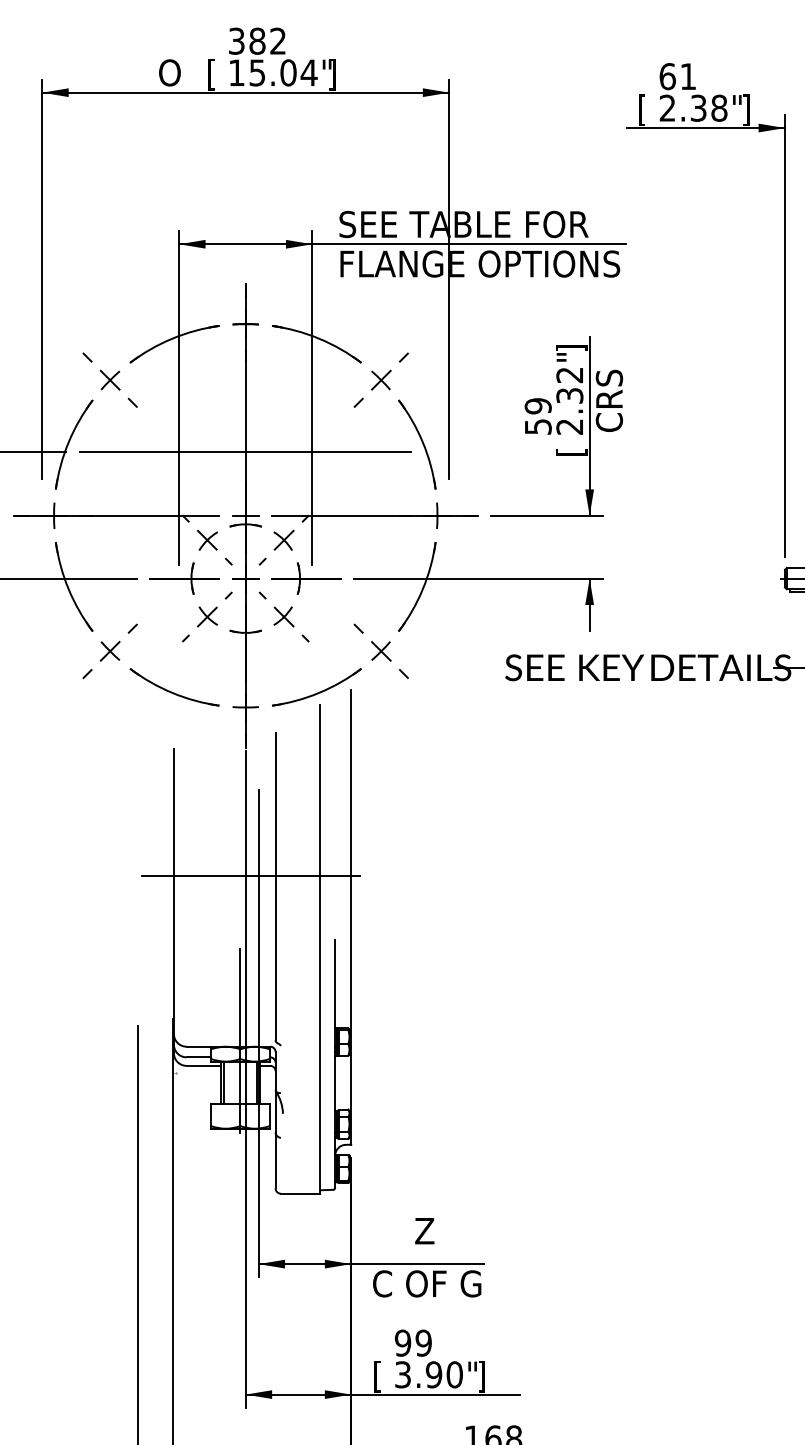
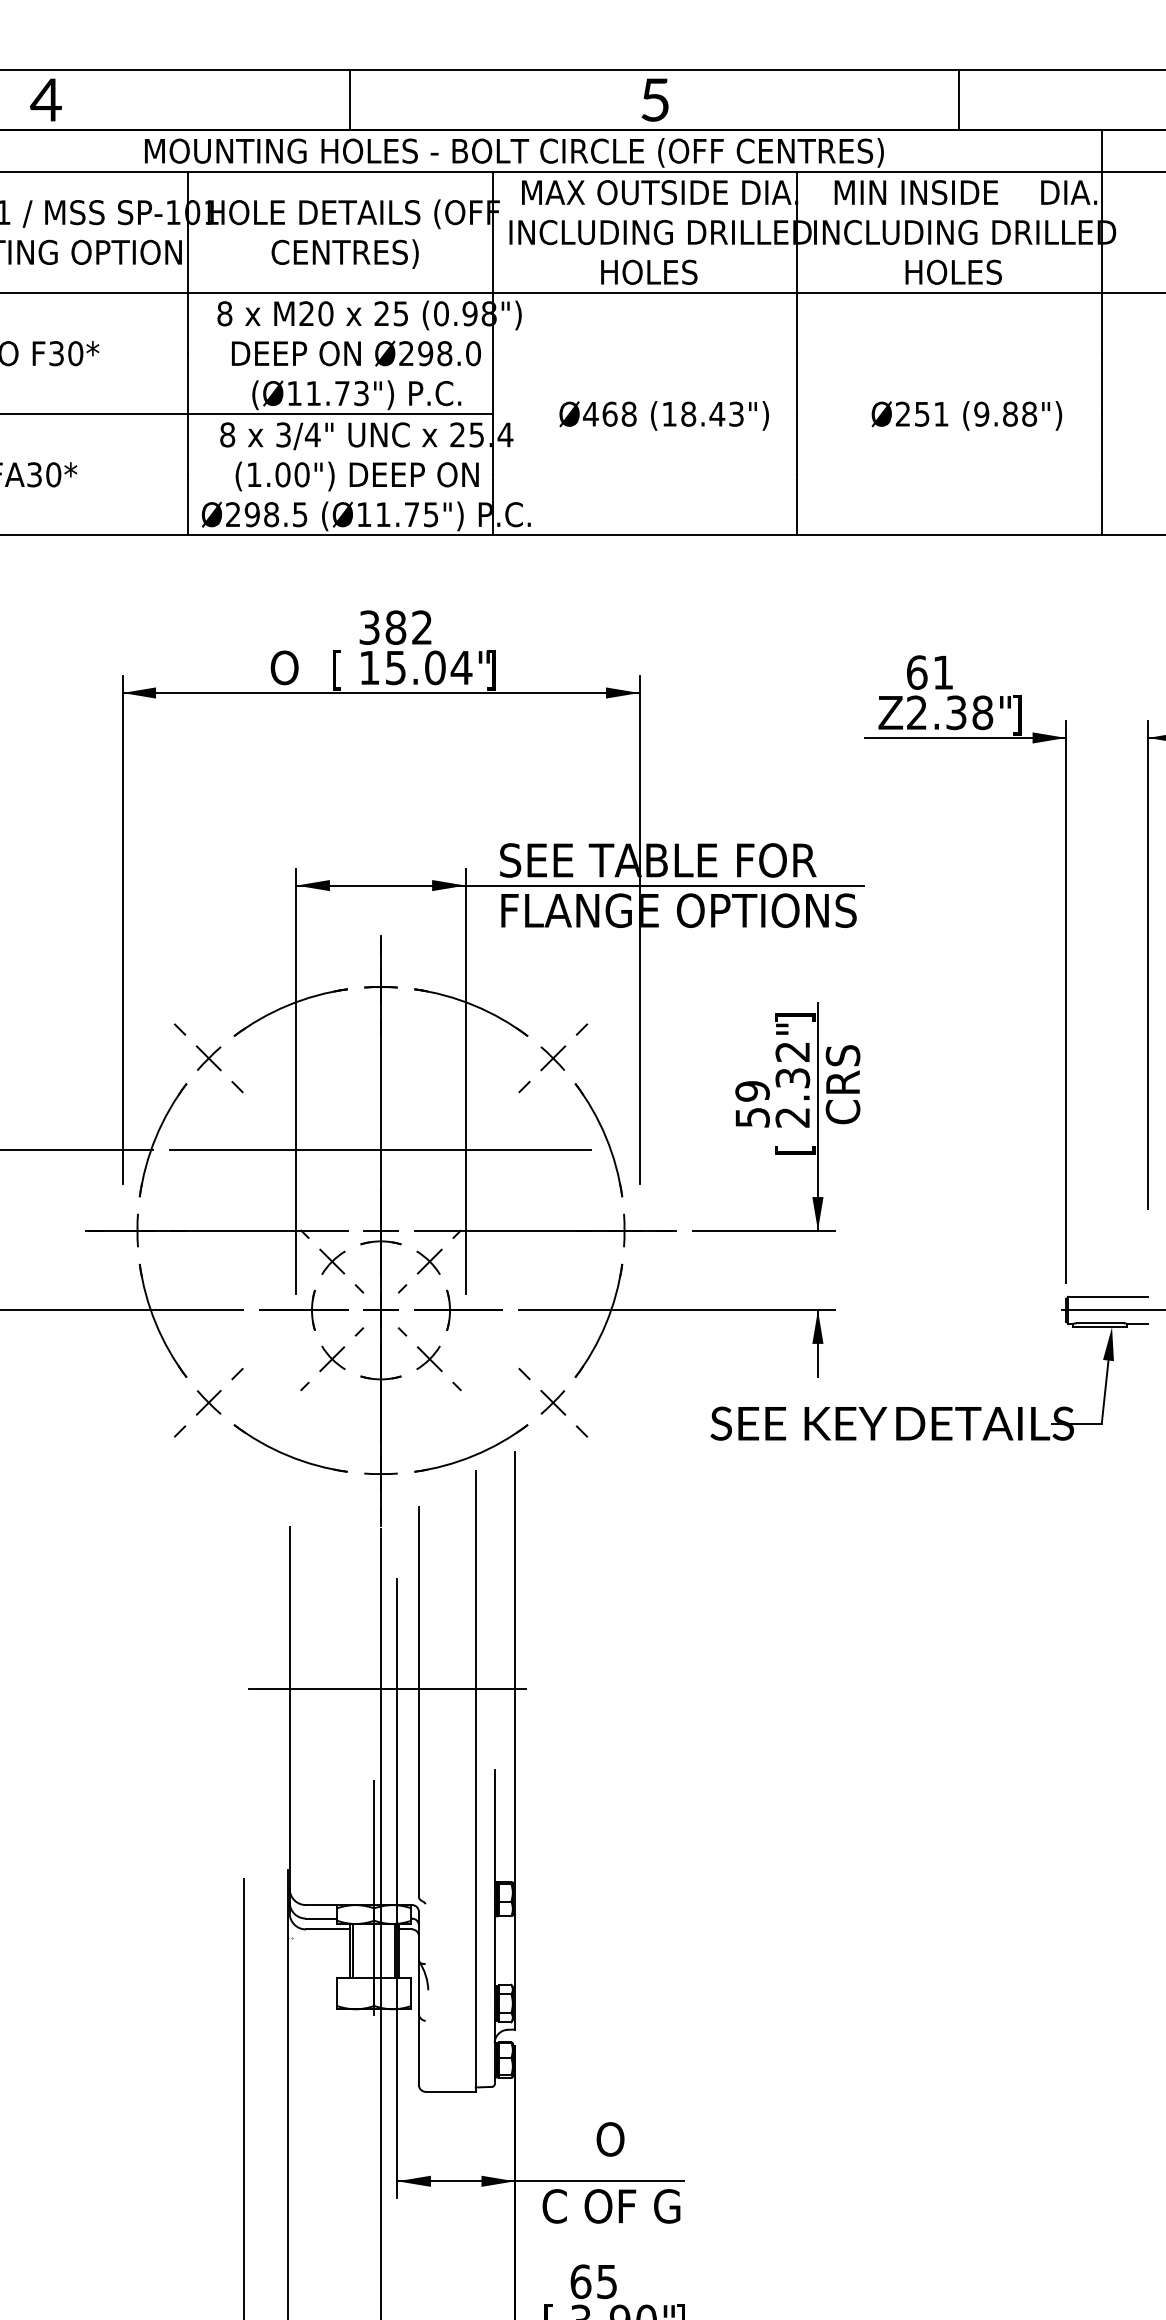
text: (646, 110) -> (890, 715), [ -> Z
text: (426, 1231) -> (610, 2139), Z -> O
text: (413, 1342) -> (593, 2281), 99 -> 65

